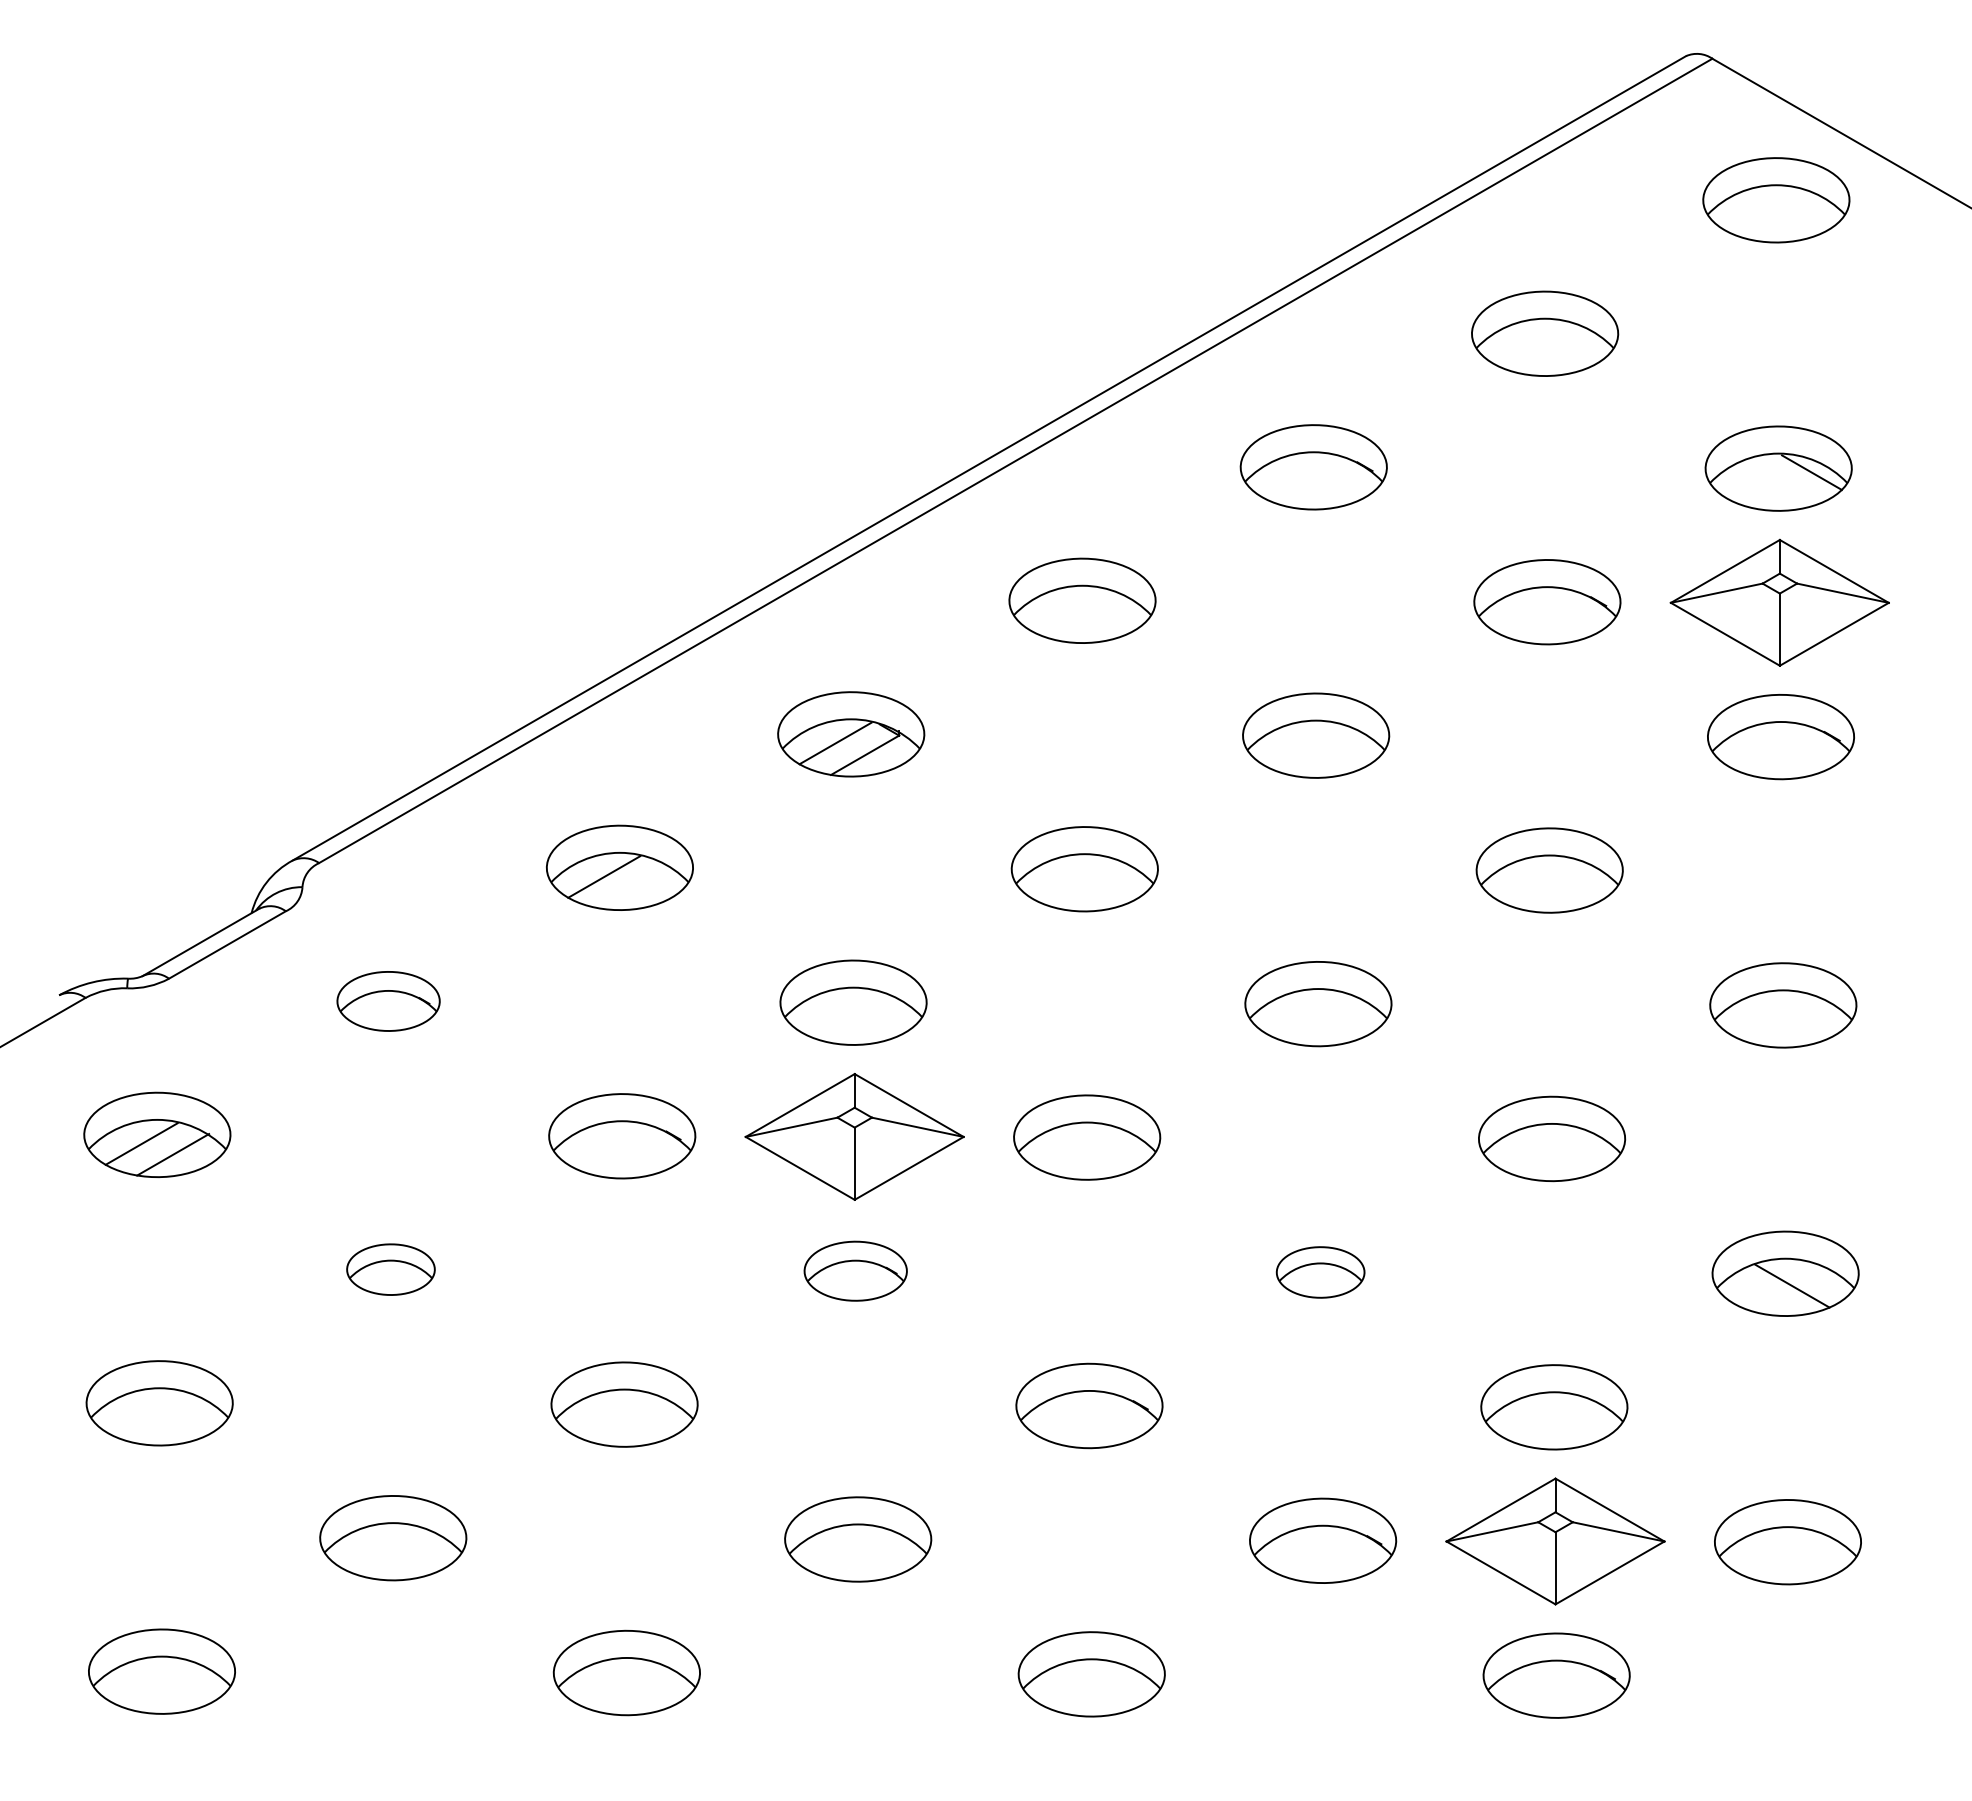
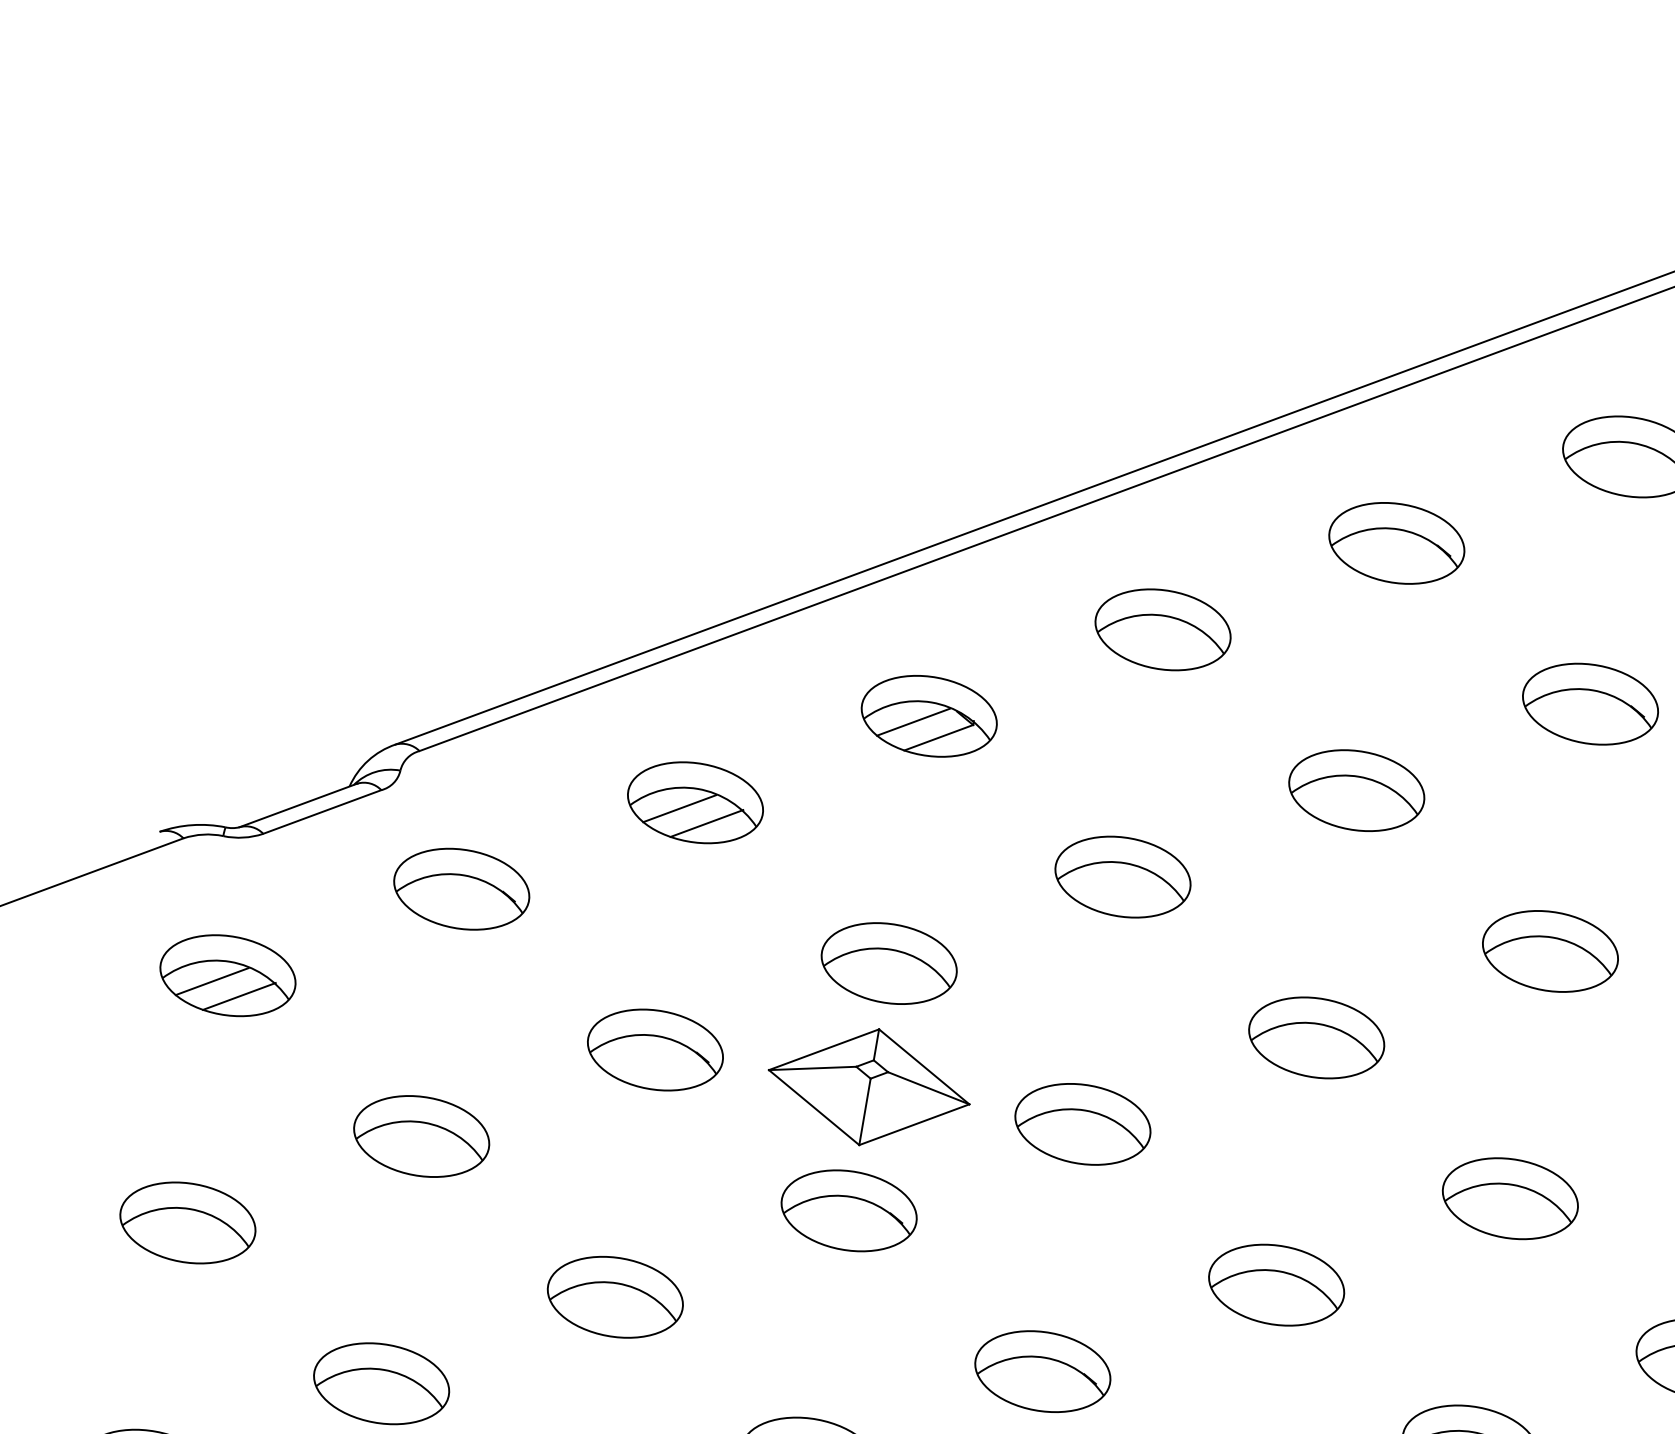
line: (635, 887) -> (706, 823), added
part: (388, 1001) -> (461, 889), size x1.43
part: (390, 1269) -> (421, 1136), size x1.67
part: (855, 1271) -> (848, 1211), size x1.43
part: (1320, 1272) -> (1276, 1285), size x1.67

